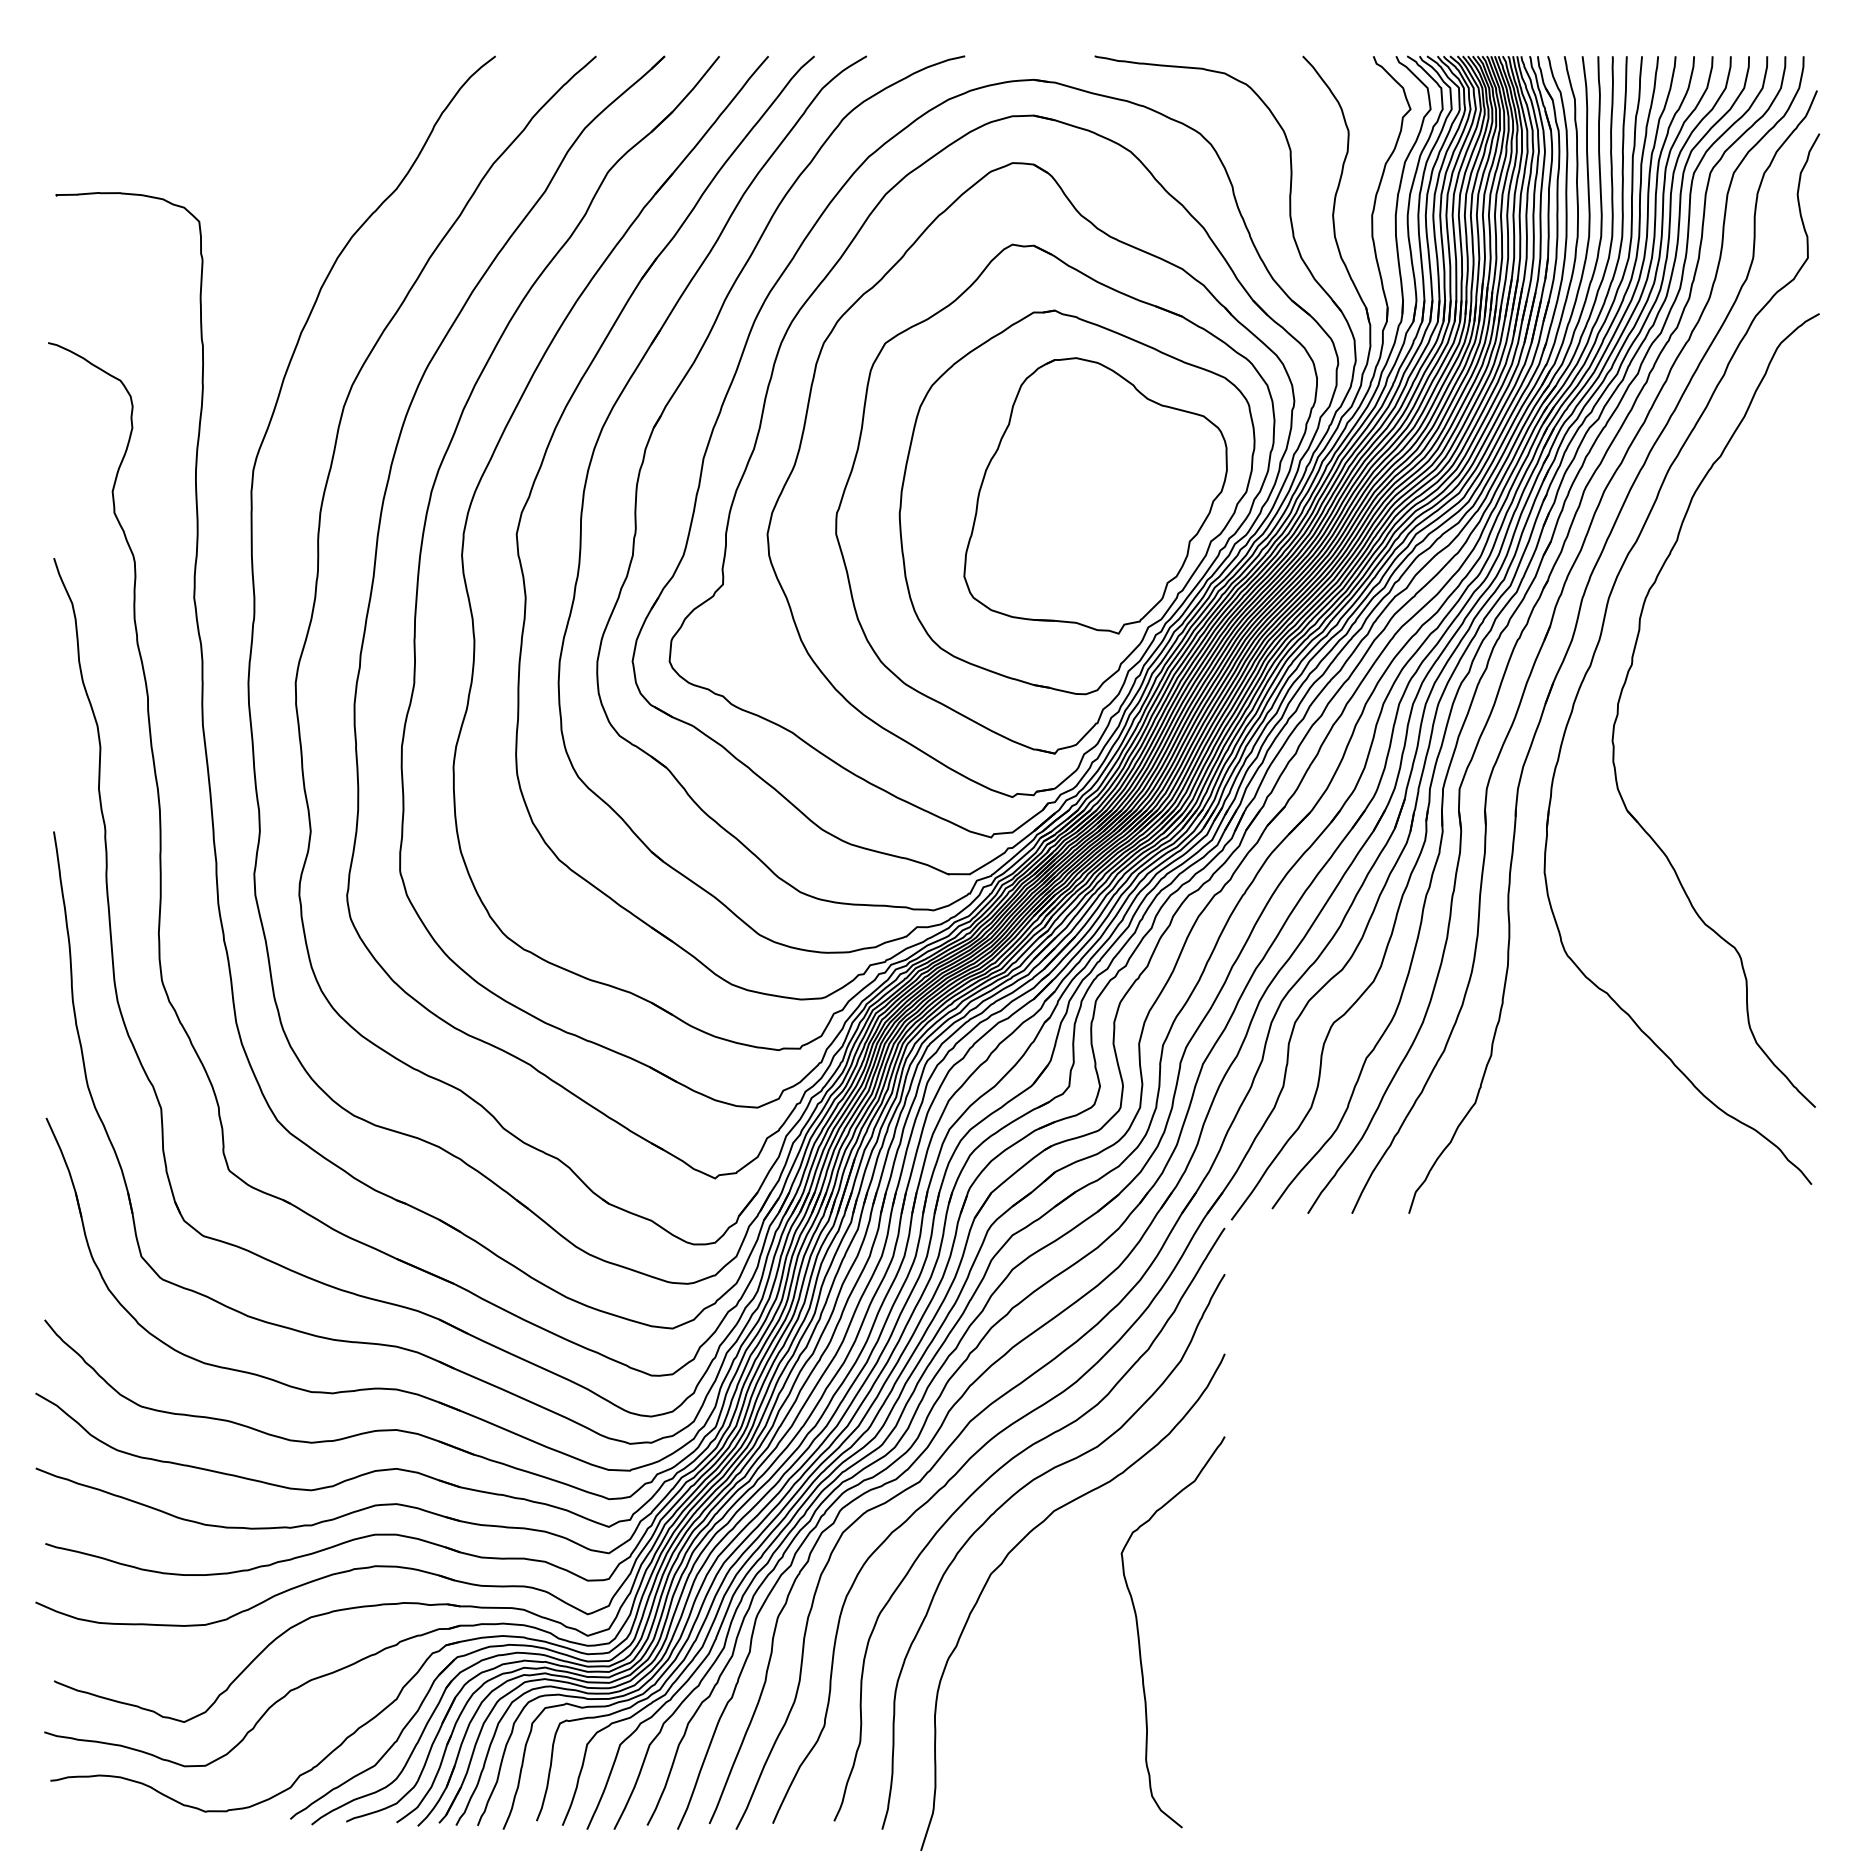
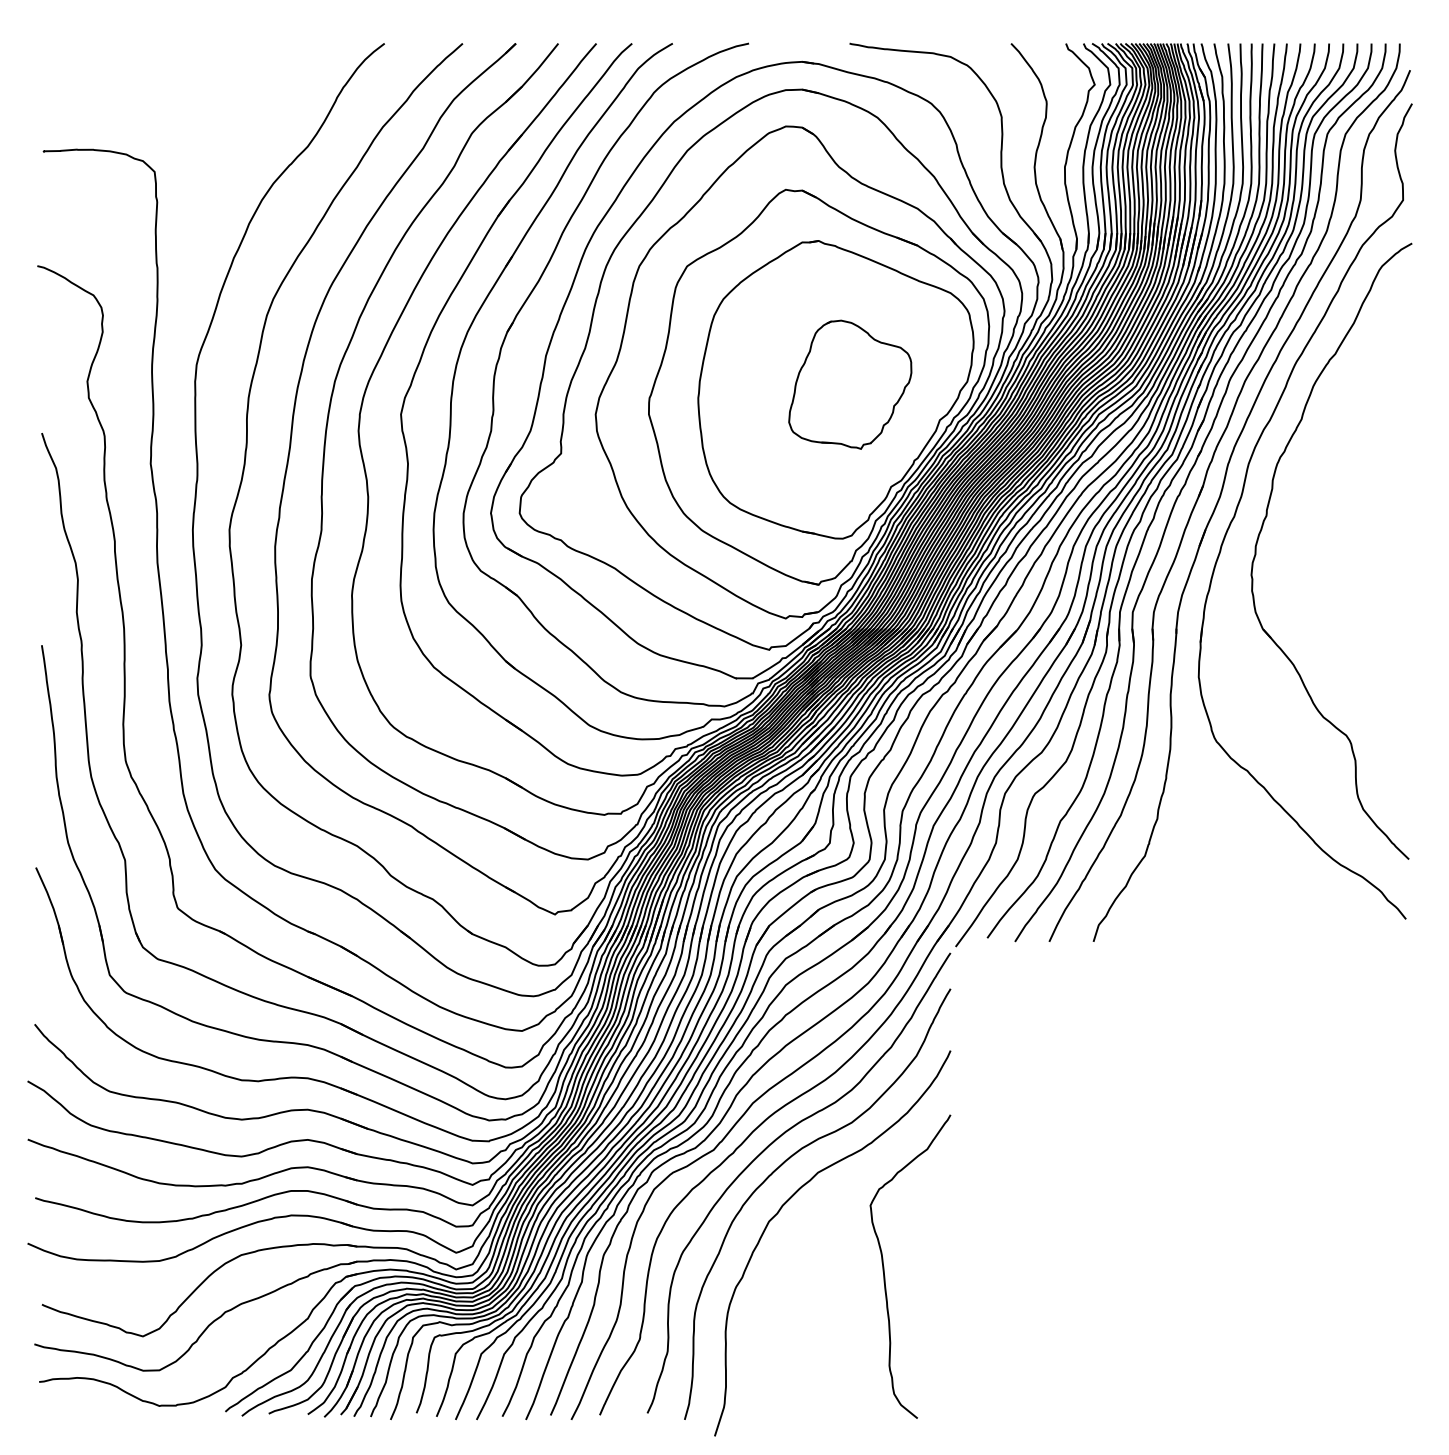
part: (1095, 495) -> (850, 384), size x0.6

